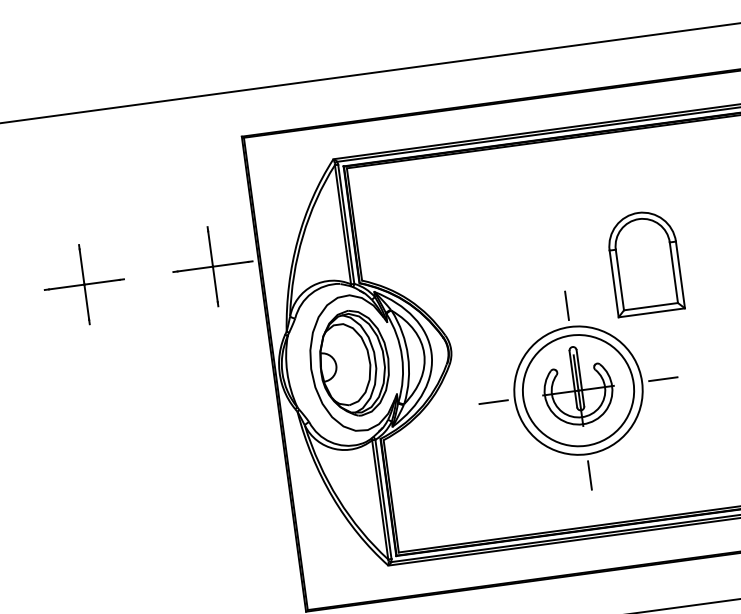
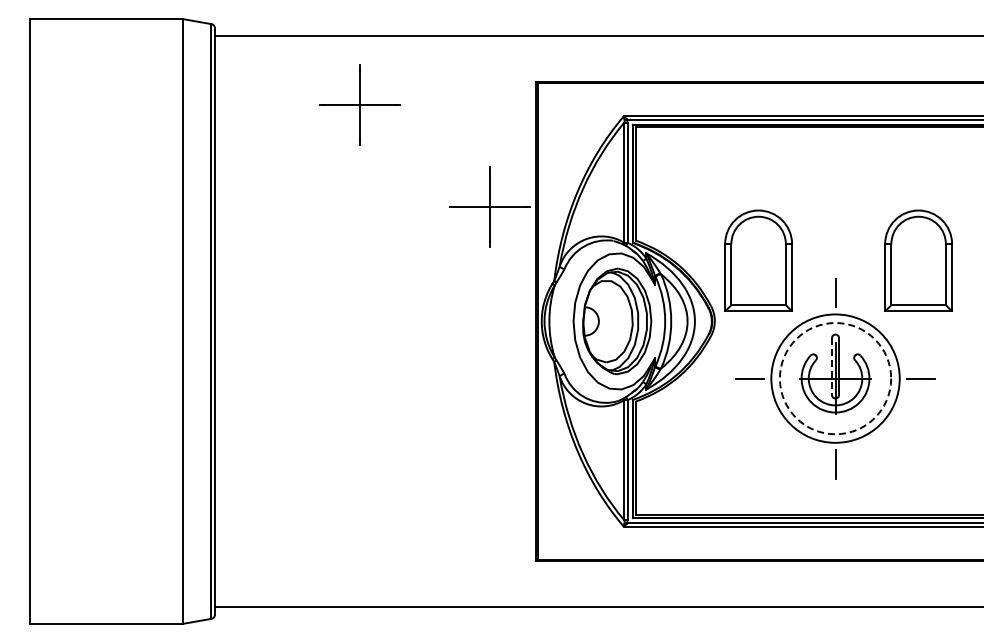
part: (83, 283) -> (359, 104), moved
part: (486, 283) -> (758, 260), added
line: (573, 380) -> (831, 367), solid -> dashed
circle: (578, 390) -> (835, 378), solid -> dashed

